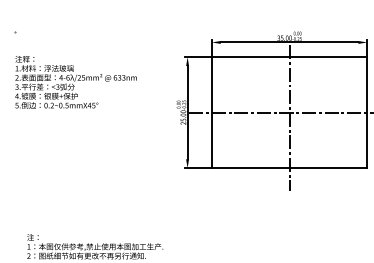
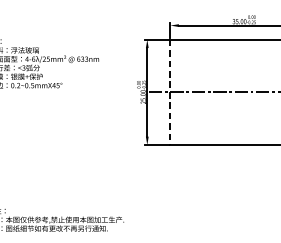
line: (211, 113) -> (170, 93), solid -> dashed
line: (289, 117) -> (244, 96), removed

